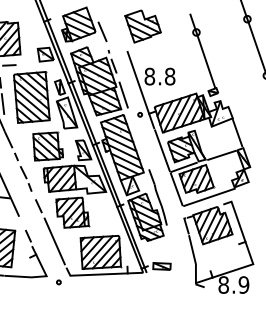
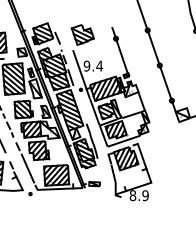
text: (160, 75) -> (93, 65), 8.8 -> 9.4

